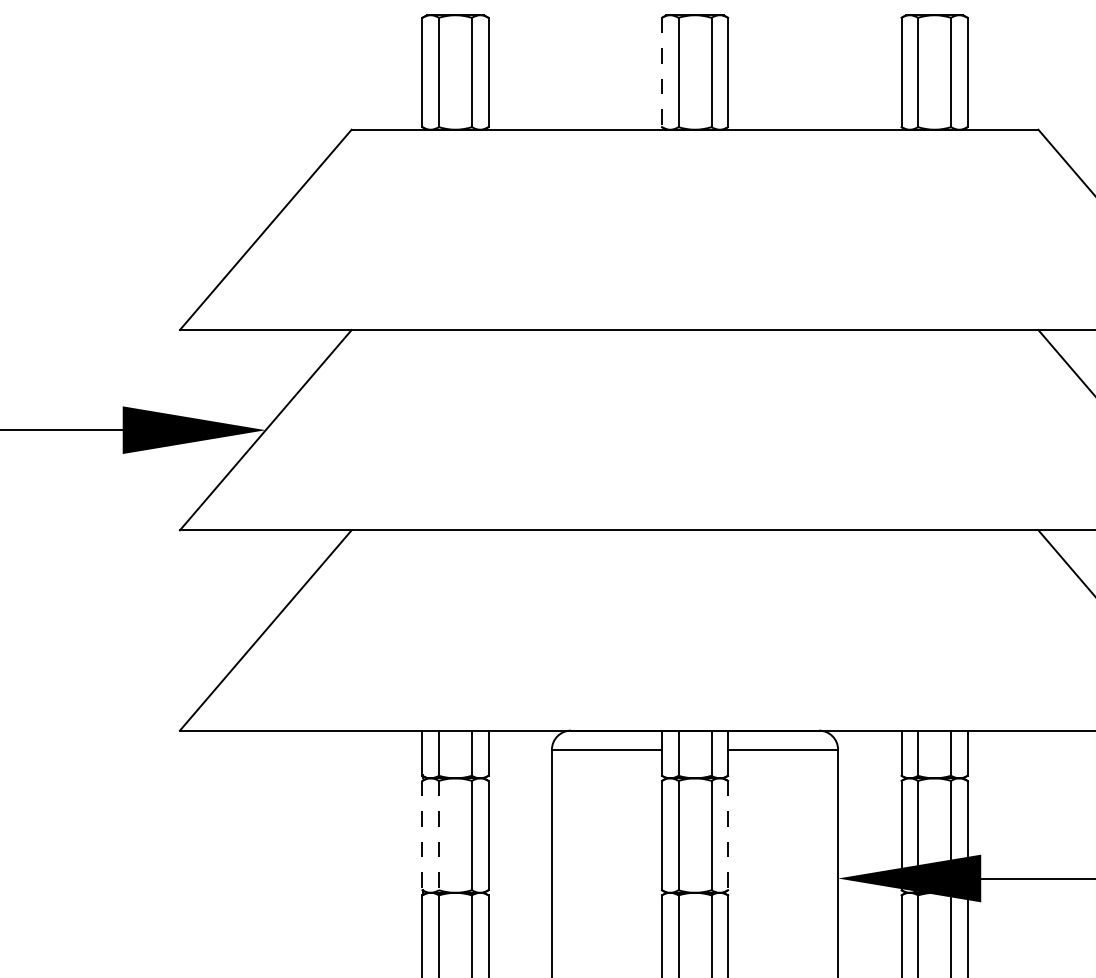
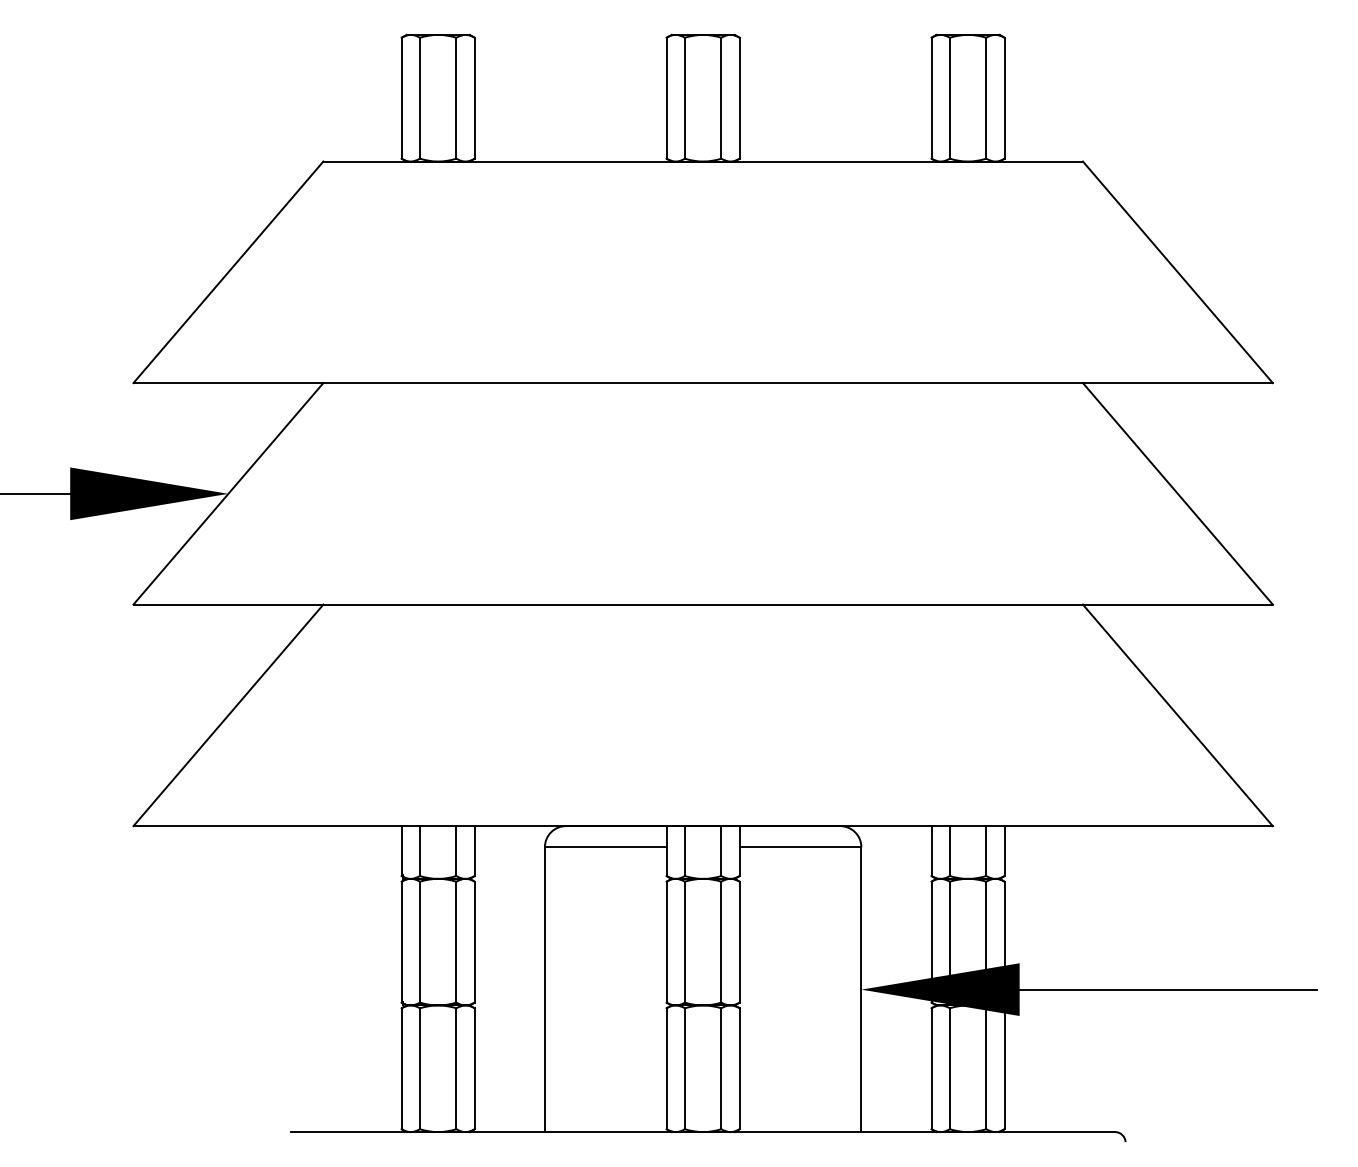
line: (661, 72) -> (666, 98), dashed -> solid
line: (422, 835) -> (401, 942), dashed -> solid
line: (438, 835) -> (419, 942), dashed -> solid
line: (727, 835) -> (739, 942), dashed -> solid

